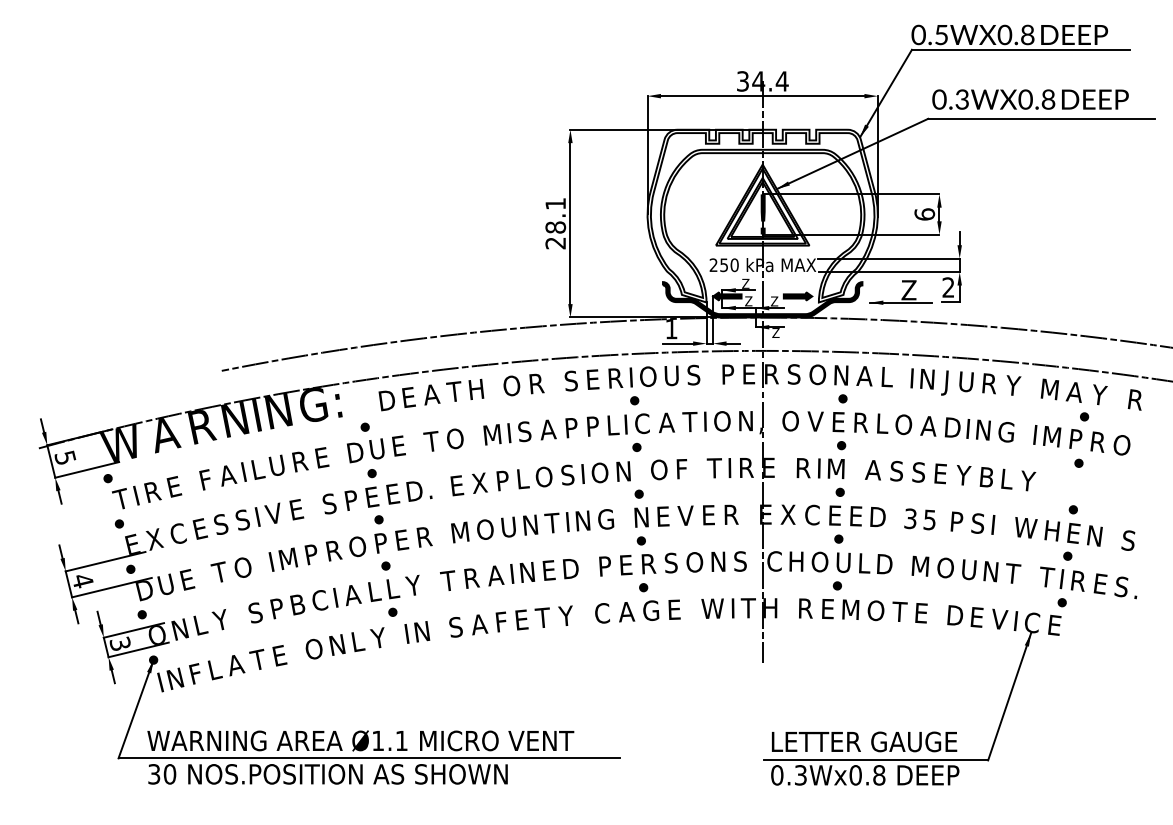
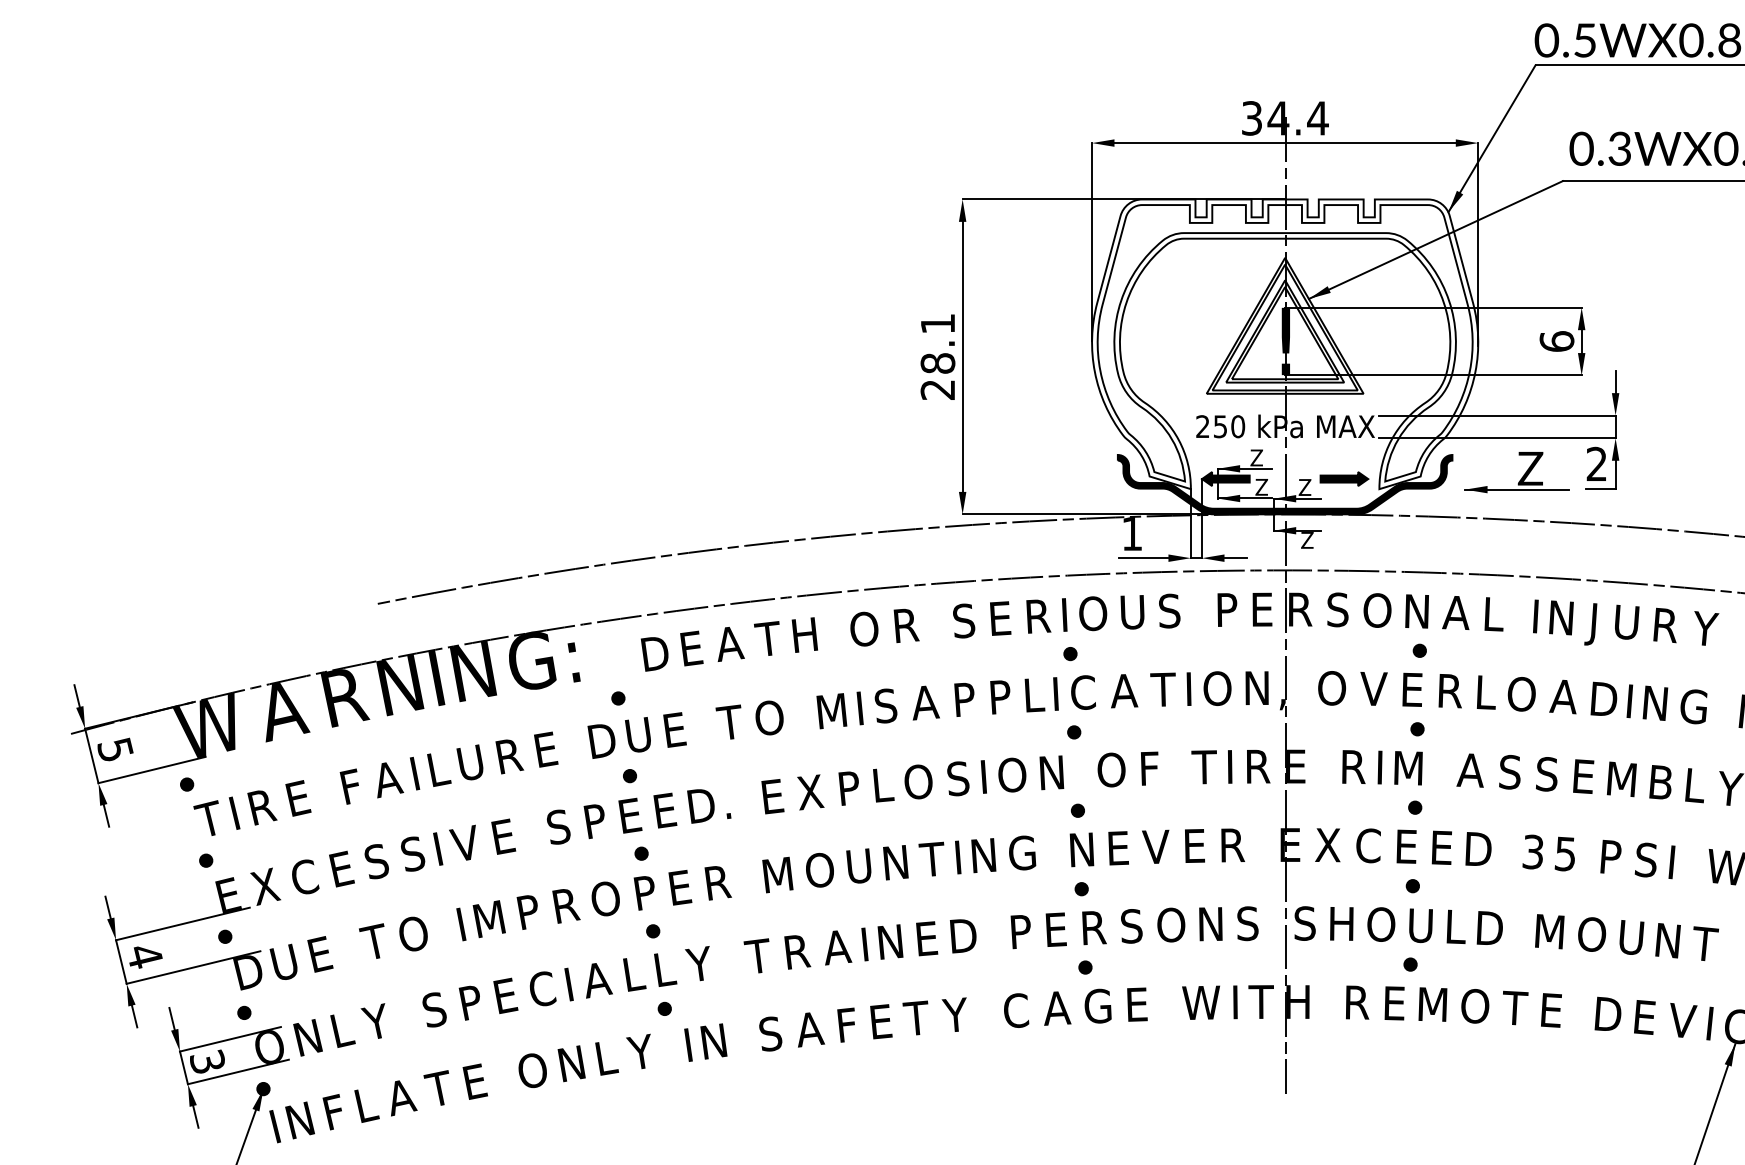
text: (963, 475) -> (1621, 779), Y -> M
text: (774, 561) -> (1304, 923), C -> S
text: (297, 604) -> (504, 995), B -> E

